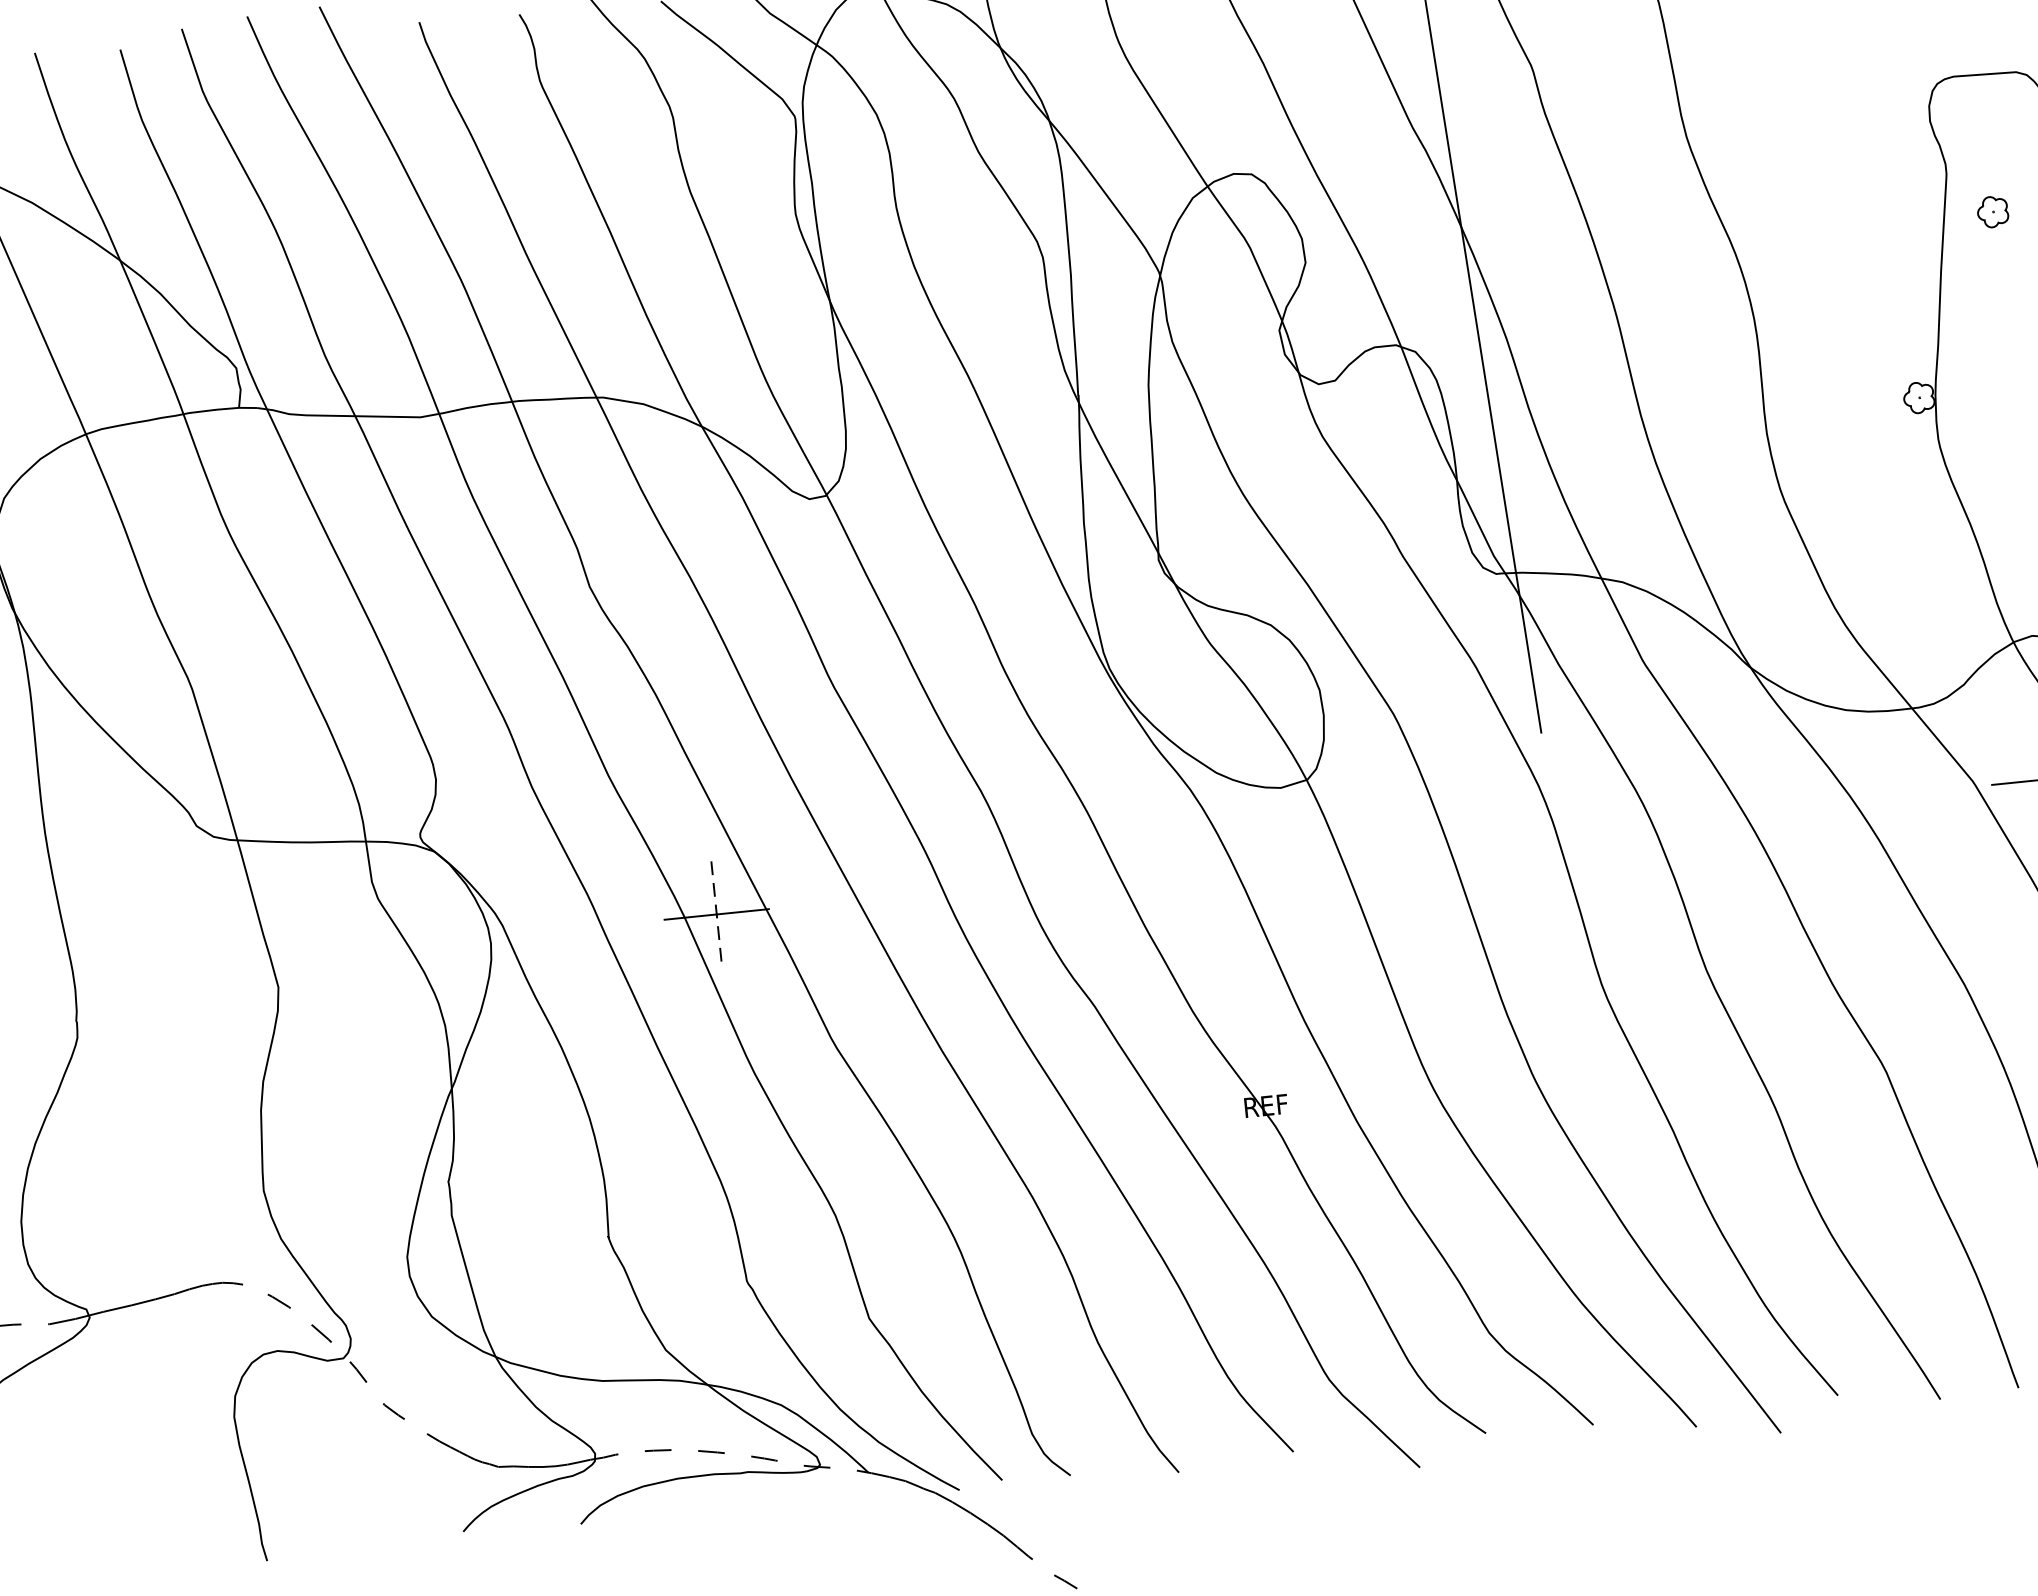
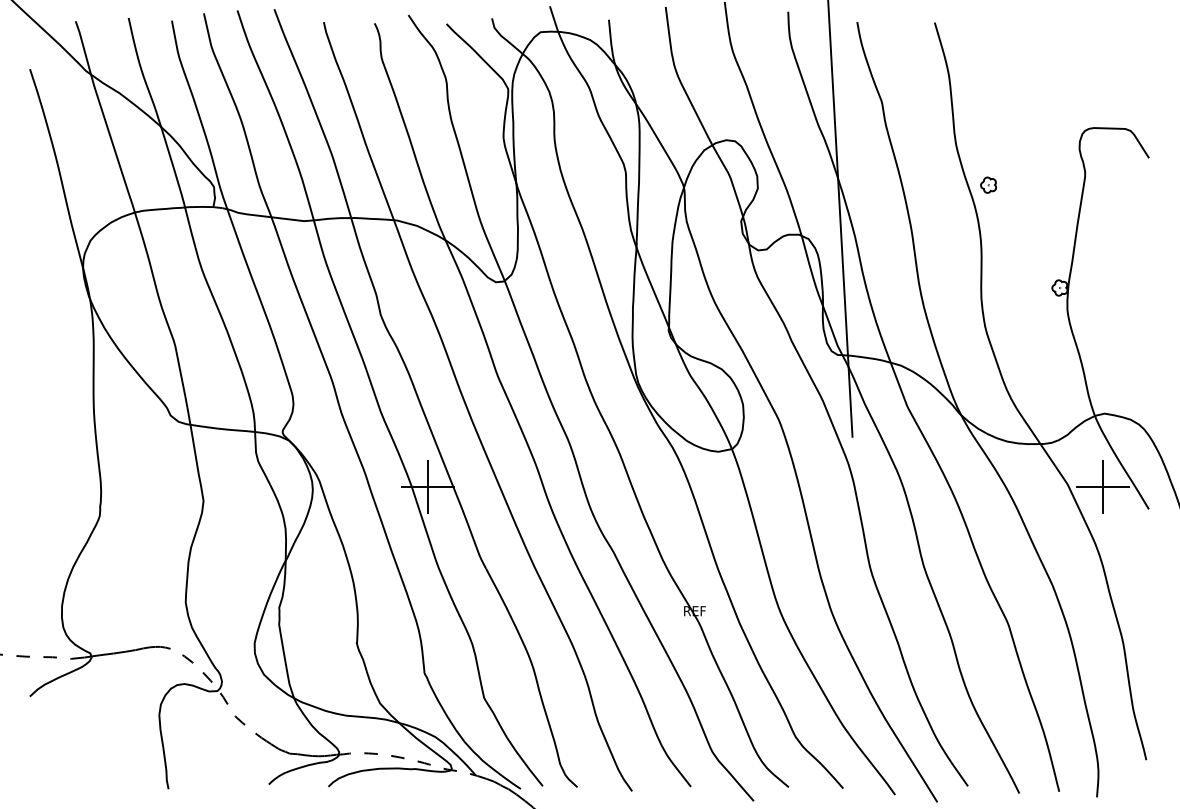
part: (1992, 210) -> (988, 184), moved
line: (717, 916) -> (428, 487), dashed -> solid

